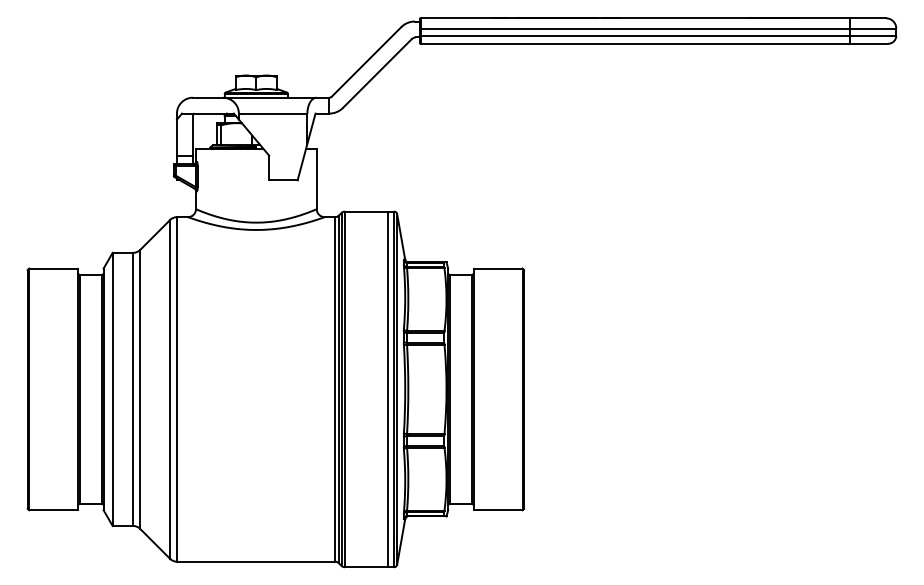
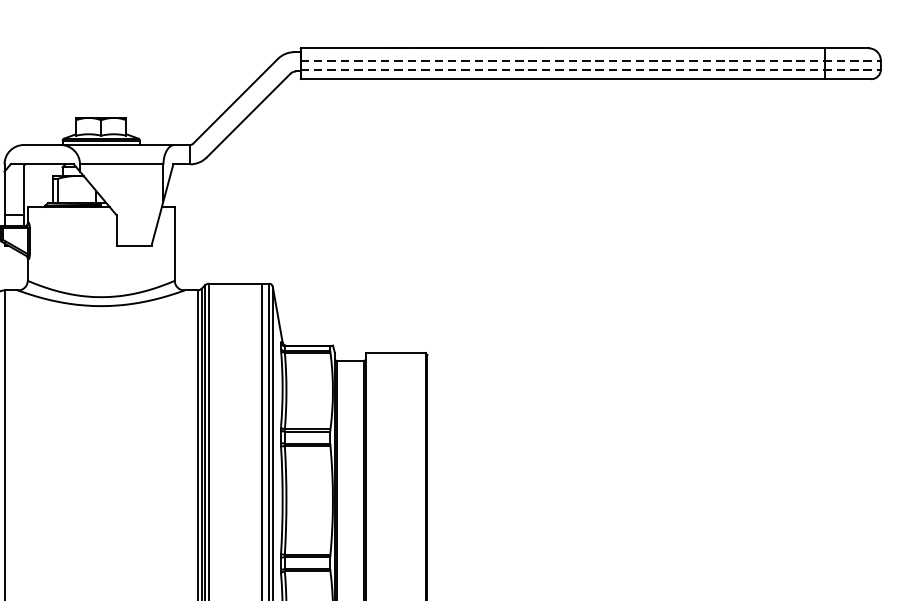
line: (658, 28) -> (591, 60), solid -> dashed
line: (658, 35) -> (591, 69), solid -> dashed

